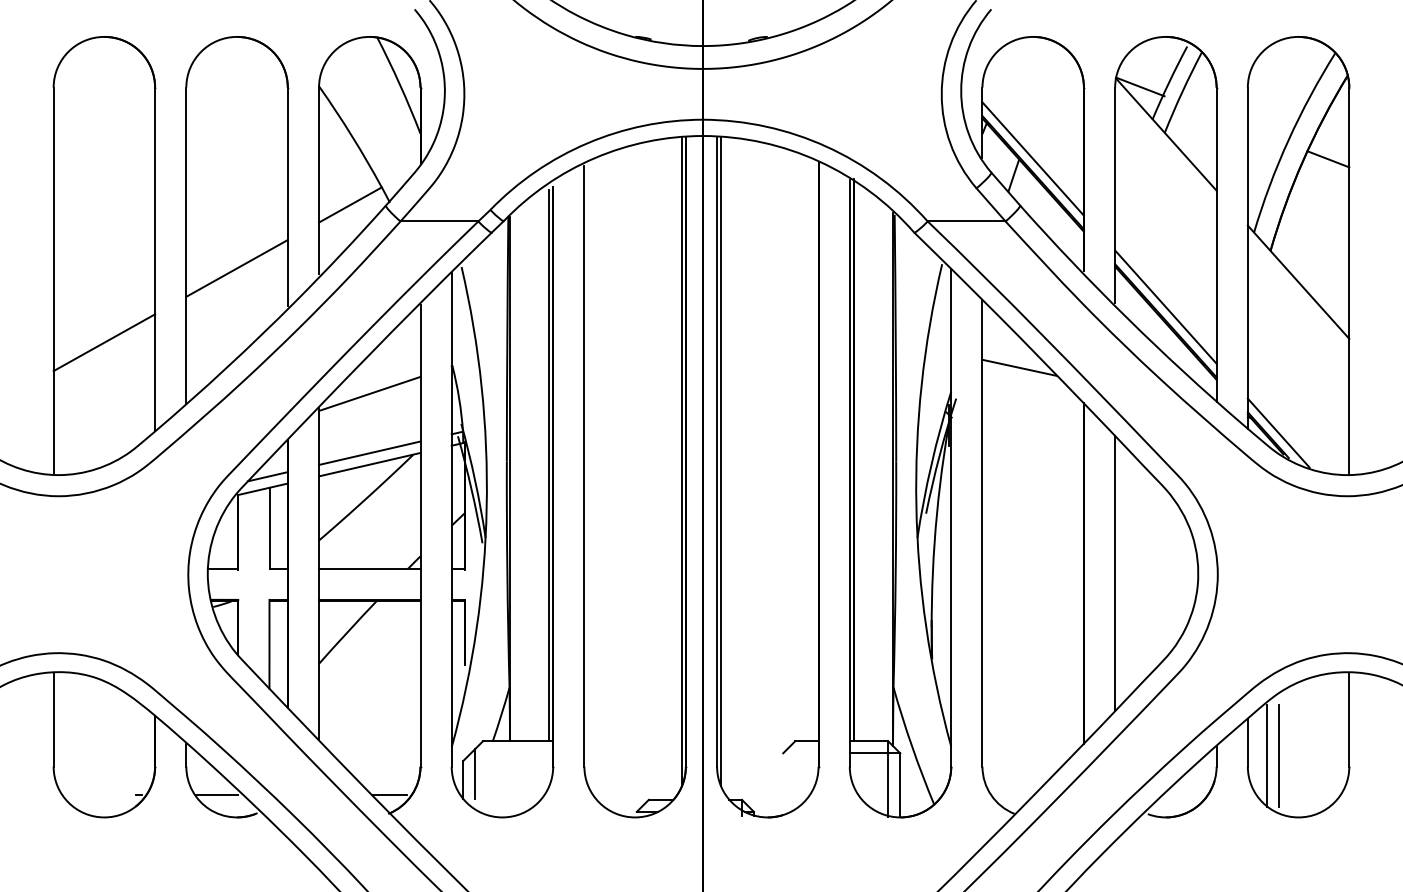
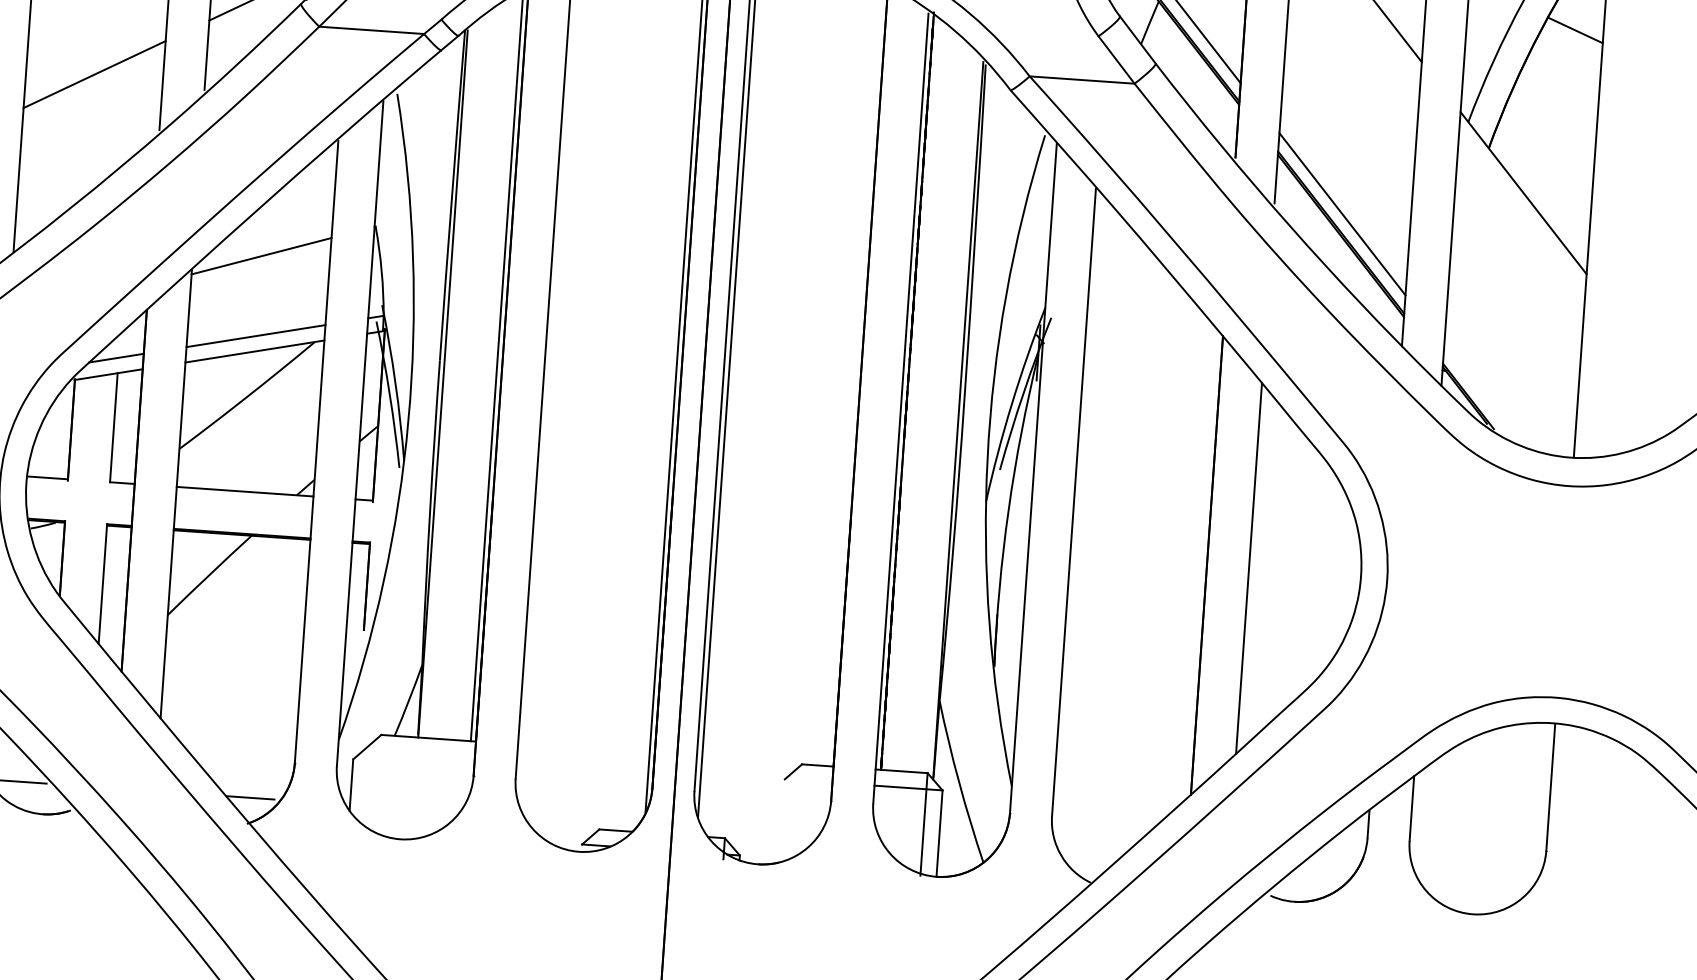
line: (1019, 367) -> (1139, 281), removed
line: (1278, 432) -> (1482, 393), removed
line: (1267, 755) -> (1437, 827), removed
line: (1279, 755) -> (1453, 829), removed
line: (475, 773) -> (368, 777), removed

